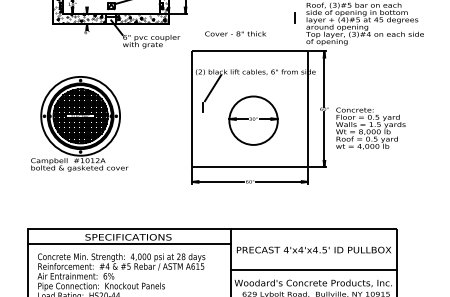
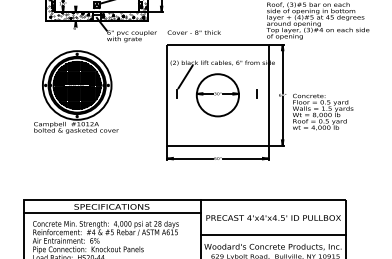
line: (294, 17) -> (256, 93), moved
text: (234, 33) -> (193, 32), moved
part: (253, 120) -> (217, 95), moved
part: (79, 123) -> (76, 91), moved

